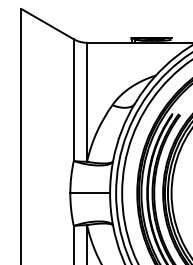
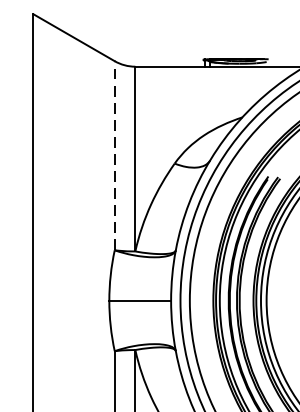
line: (73, 100) -> (114, 156), solid -> dashed

